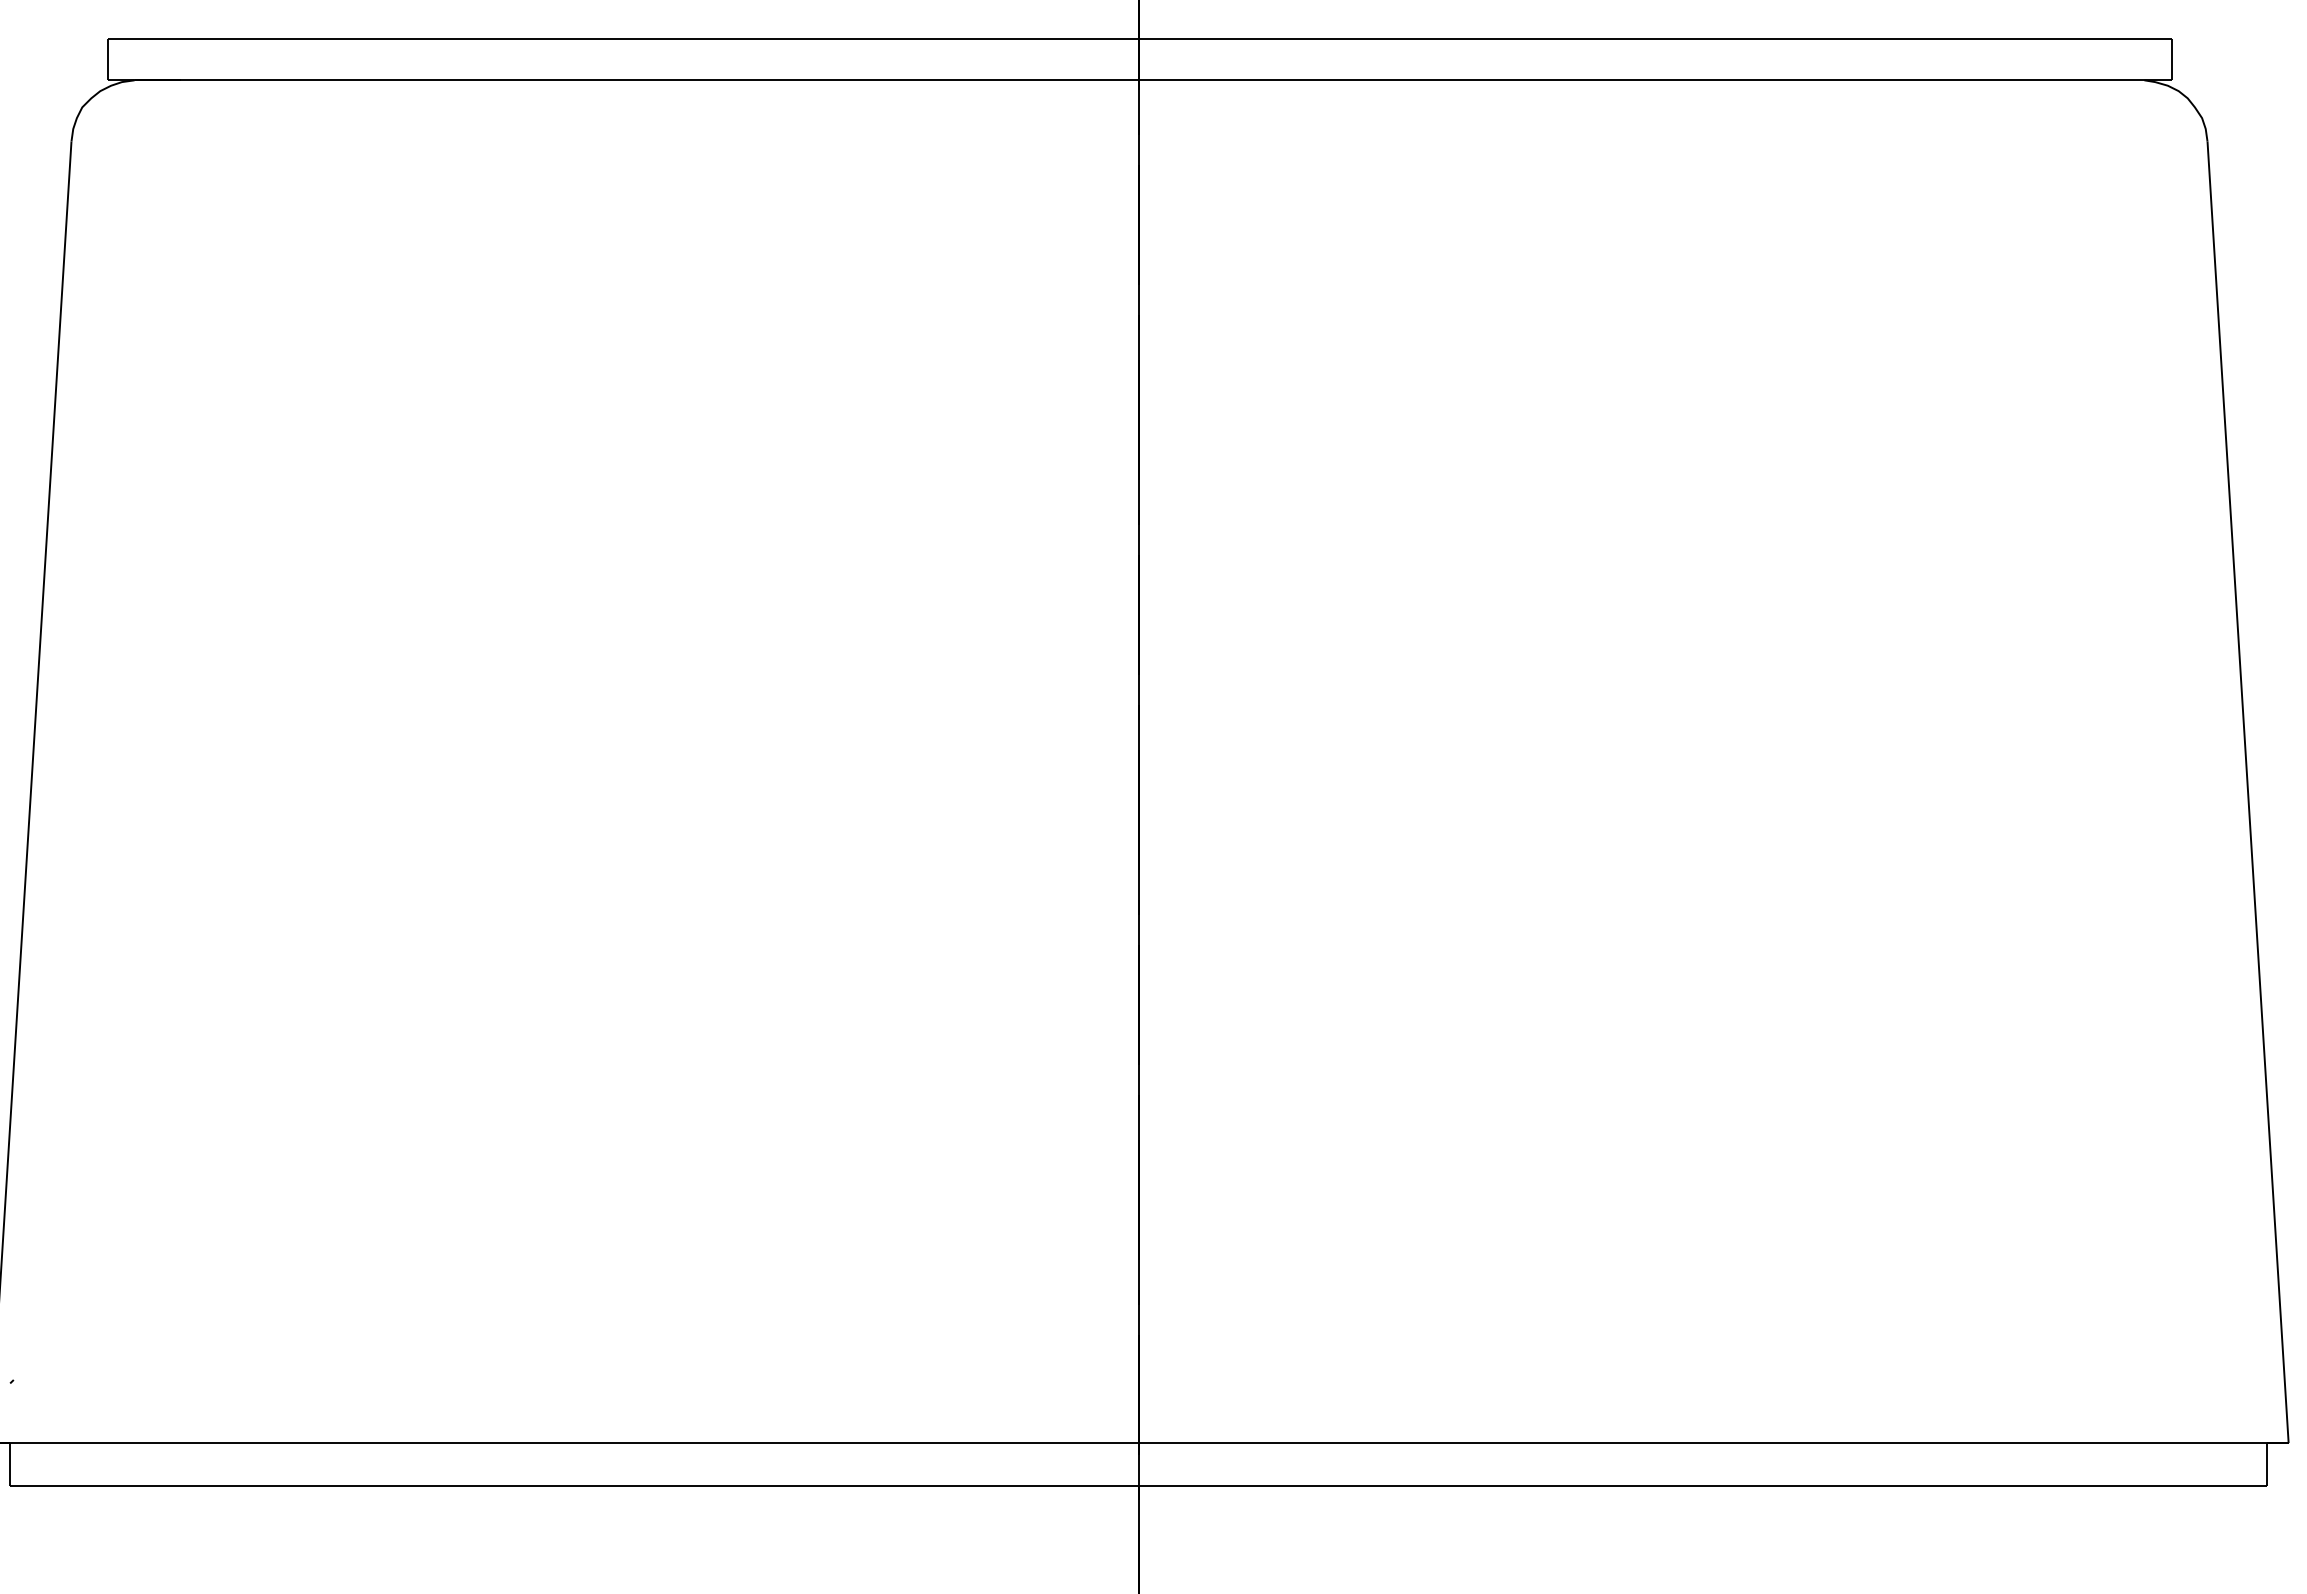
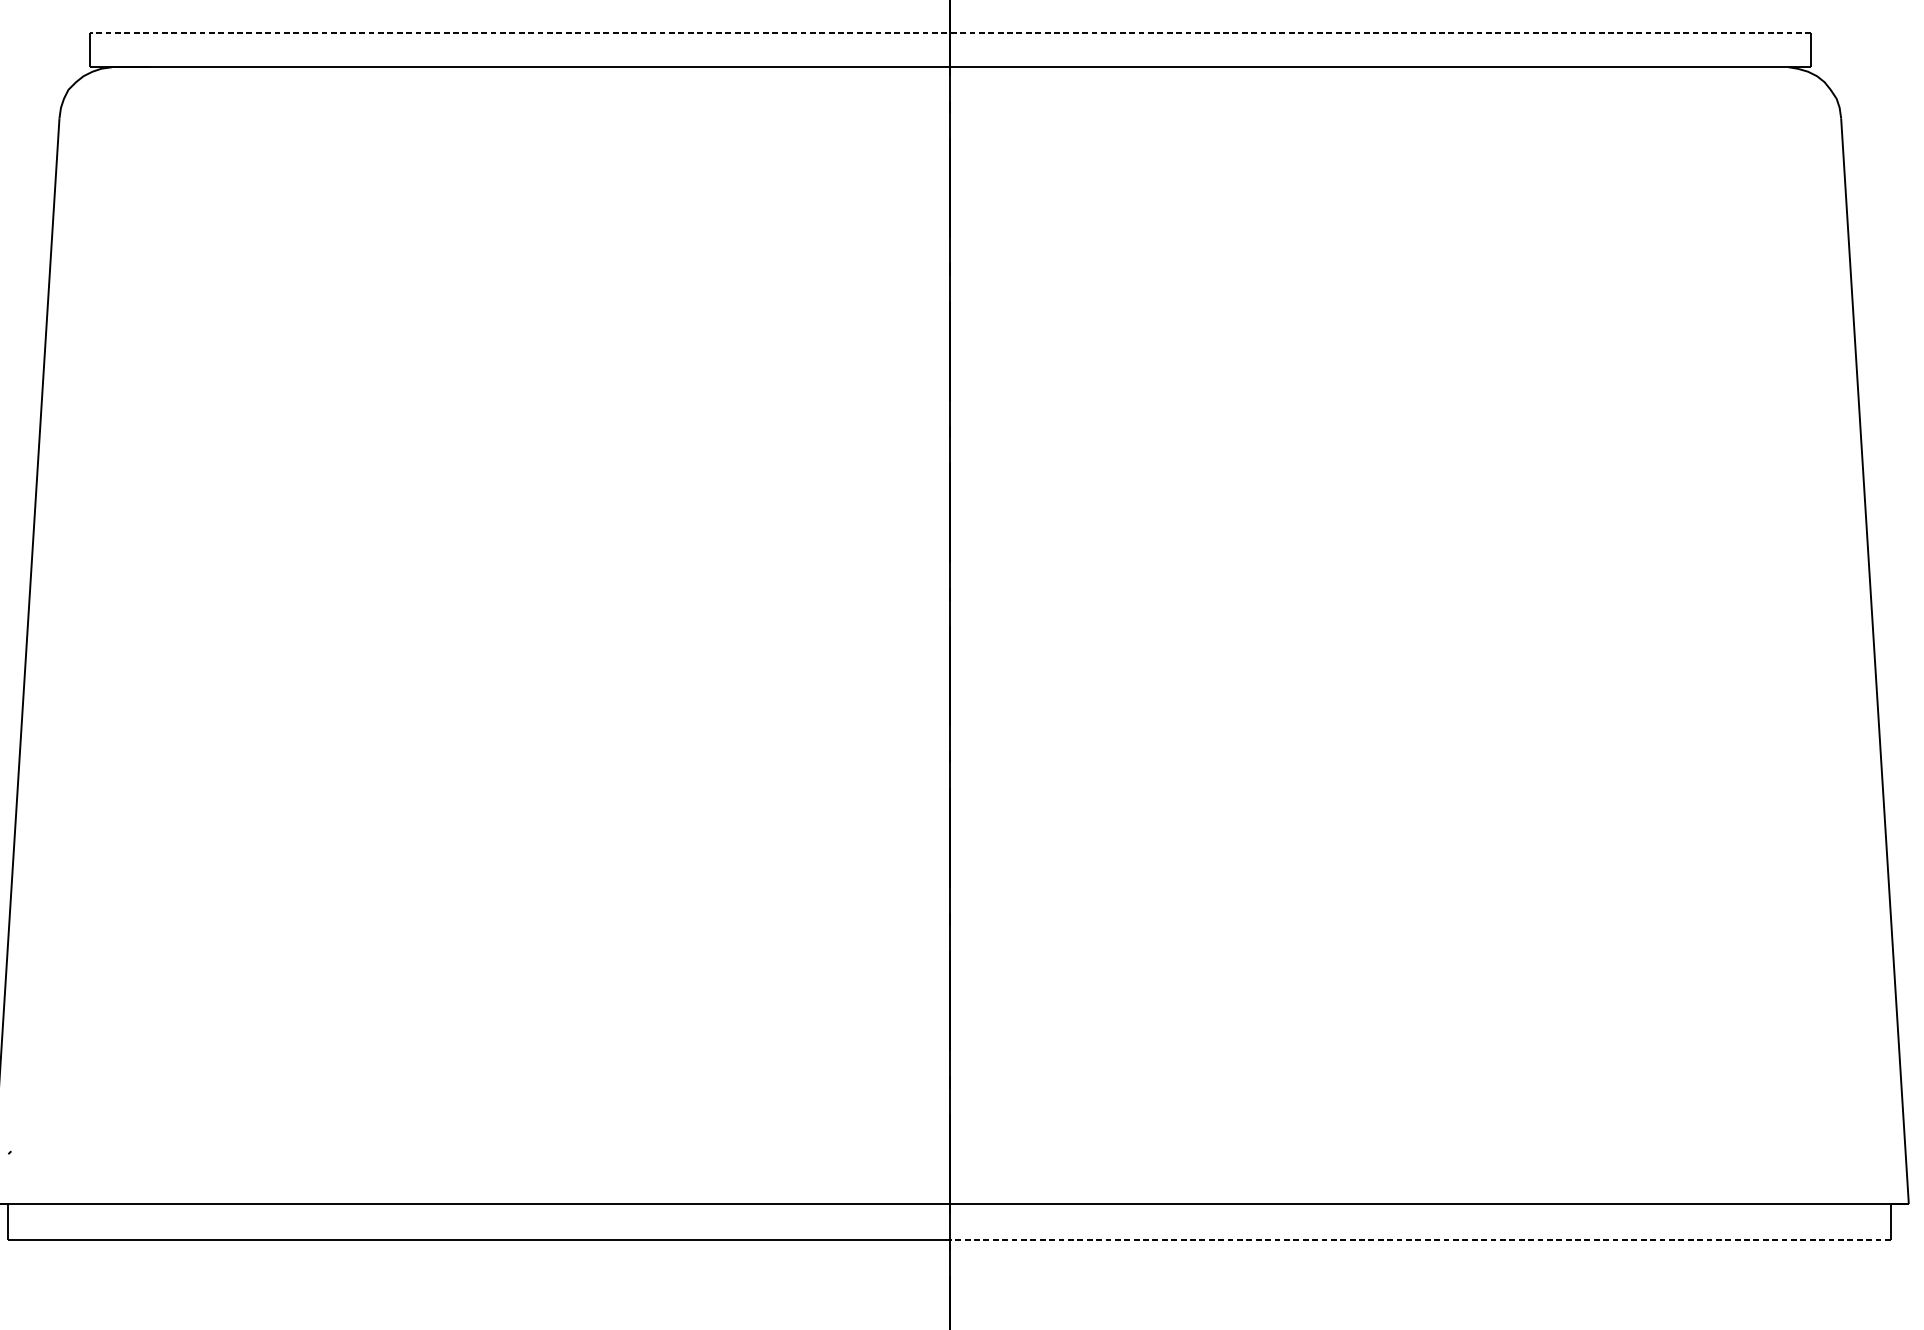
line: (1139, 38) -> (950, 32), solid -> dashed
line: (1702, 1486) -> (1419, 1240), solid -> dashed

